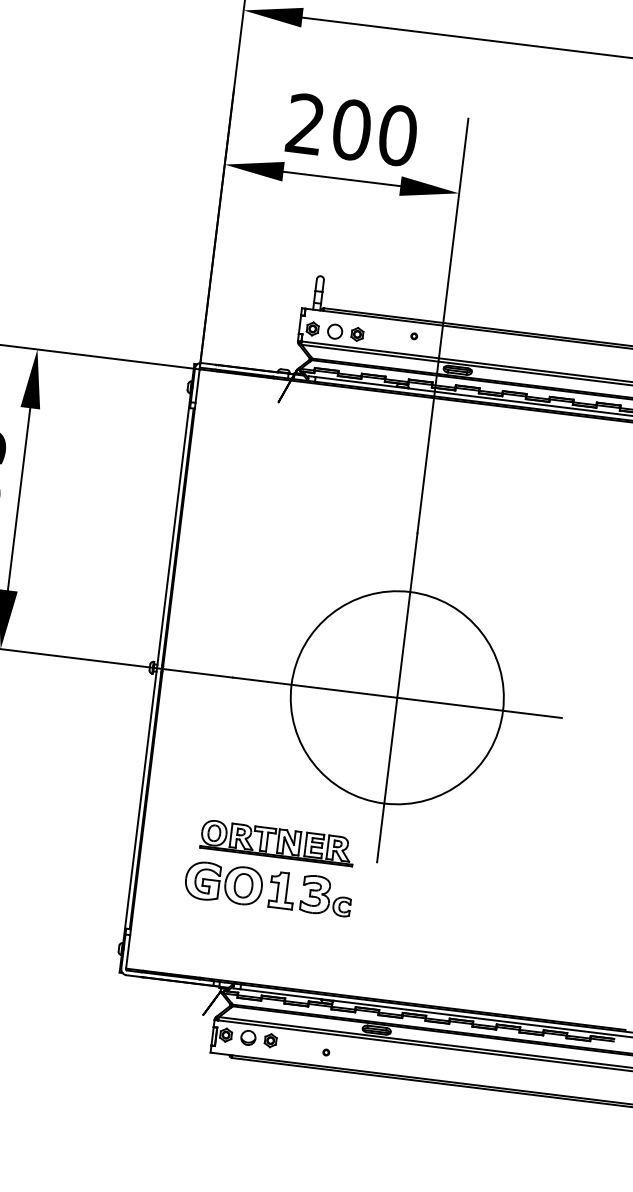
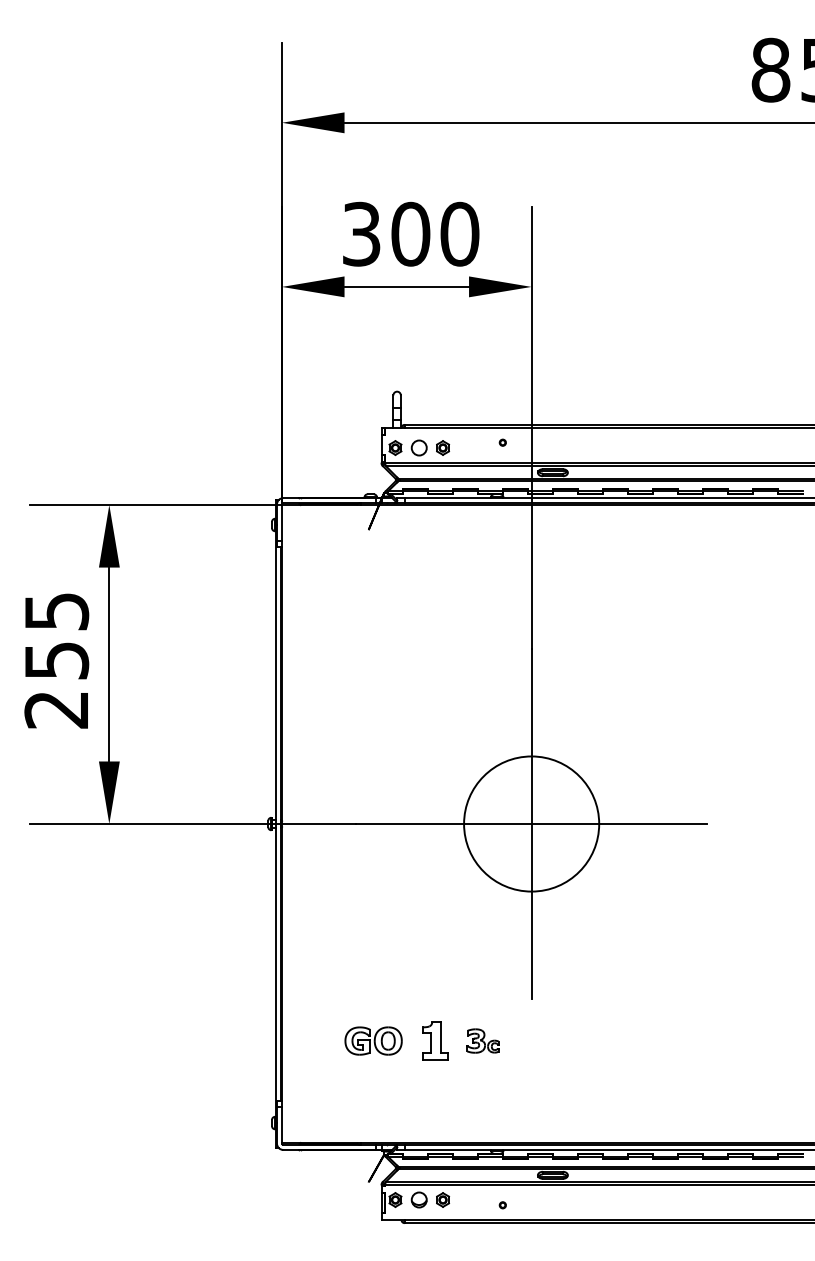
text: (305, 124) -> (361, 234), 200 -> 300
circle: (397, 697) -> (531, 823), size x0.6
part: (277, 842) -> (424, 991), removed
part: (223, 882) -> (373, 1040), size x0.7
part: (326, 895) -> (482, 1040), size x0.6

